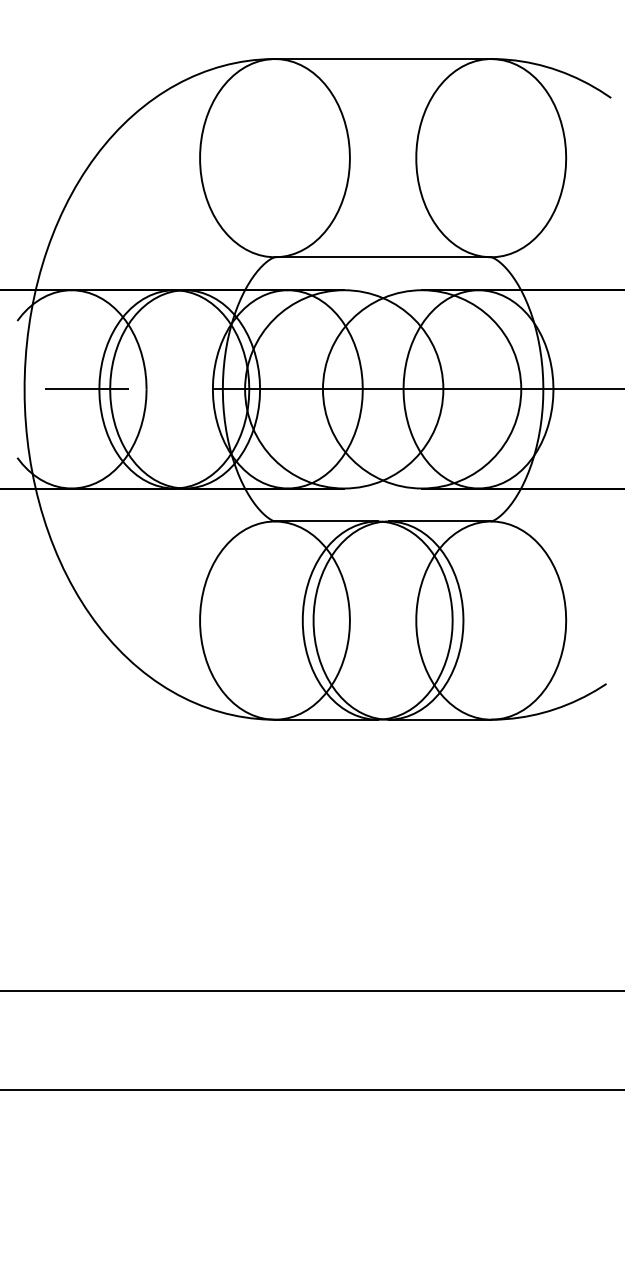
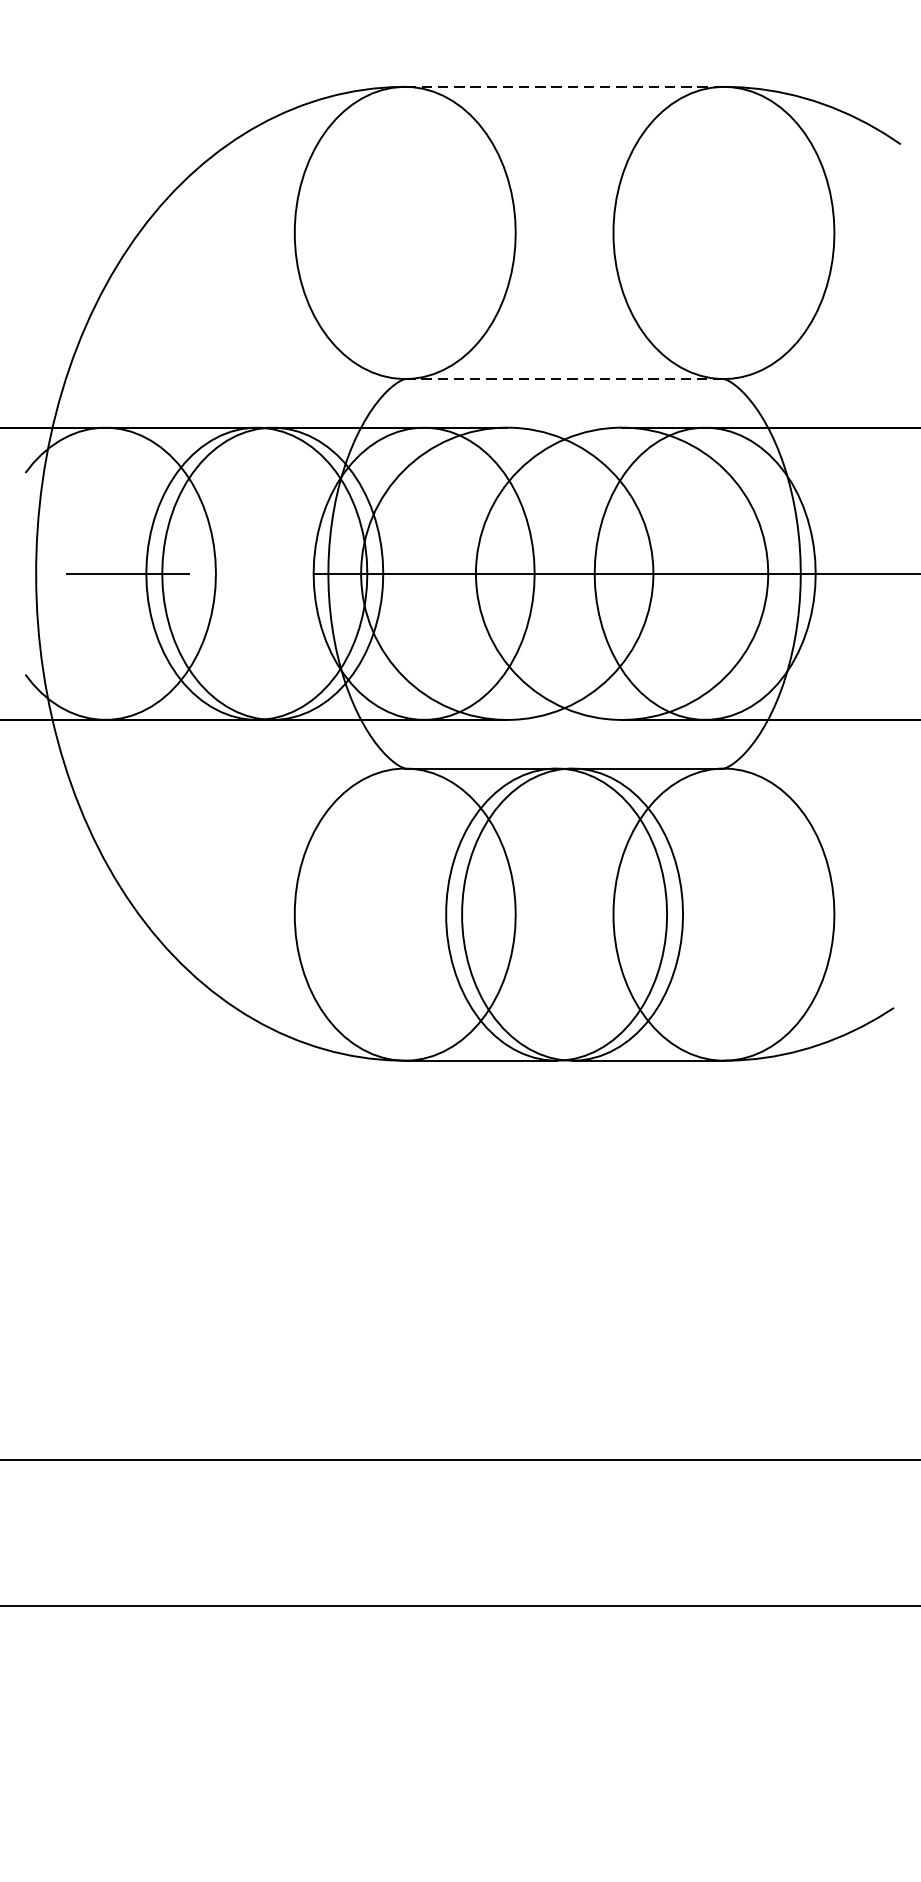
line: (382, 59) -> (563, 87), solid -> dashed
line: (383, 257) -> (565, 379), solid -> dashed

